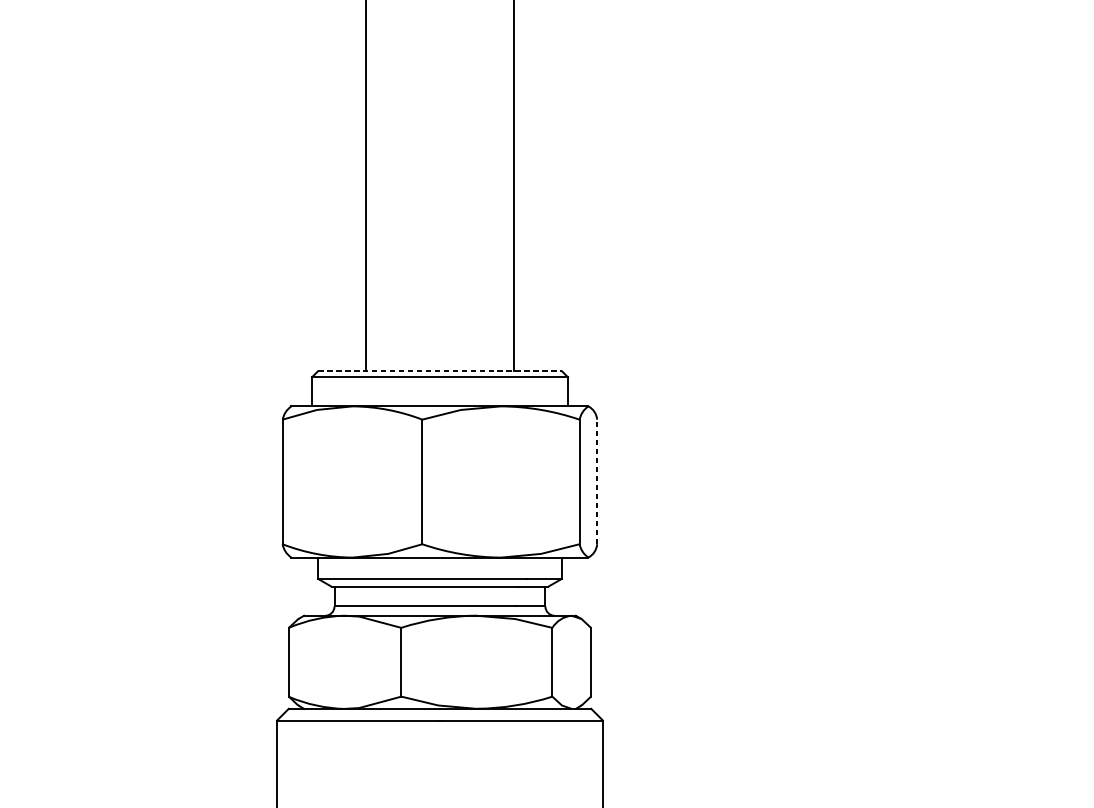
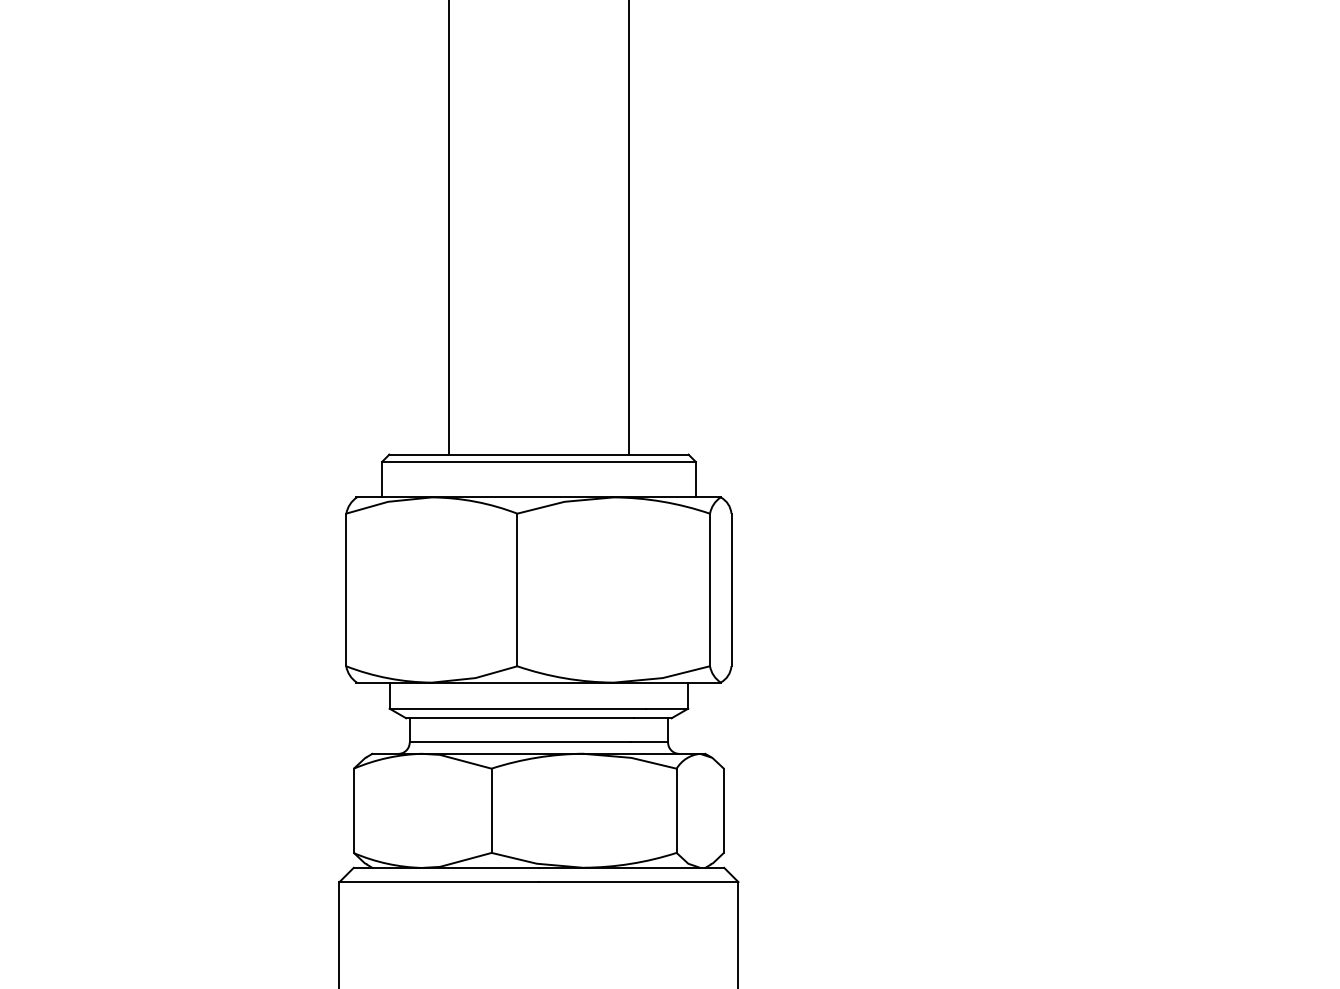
line: (439, 371) -> (538, 454), dashed -> solid
line: (597, 481) -> (731, 589), dashed -> solid

